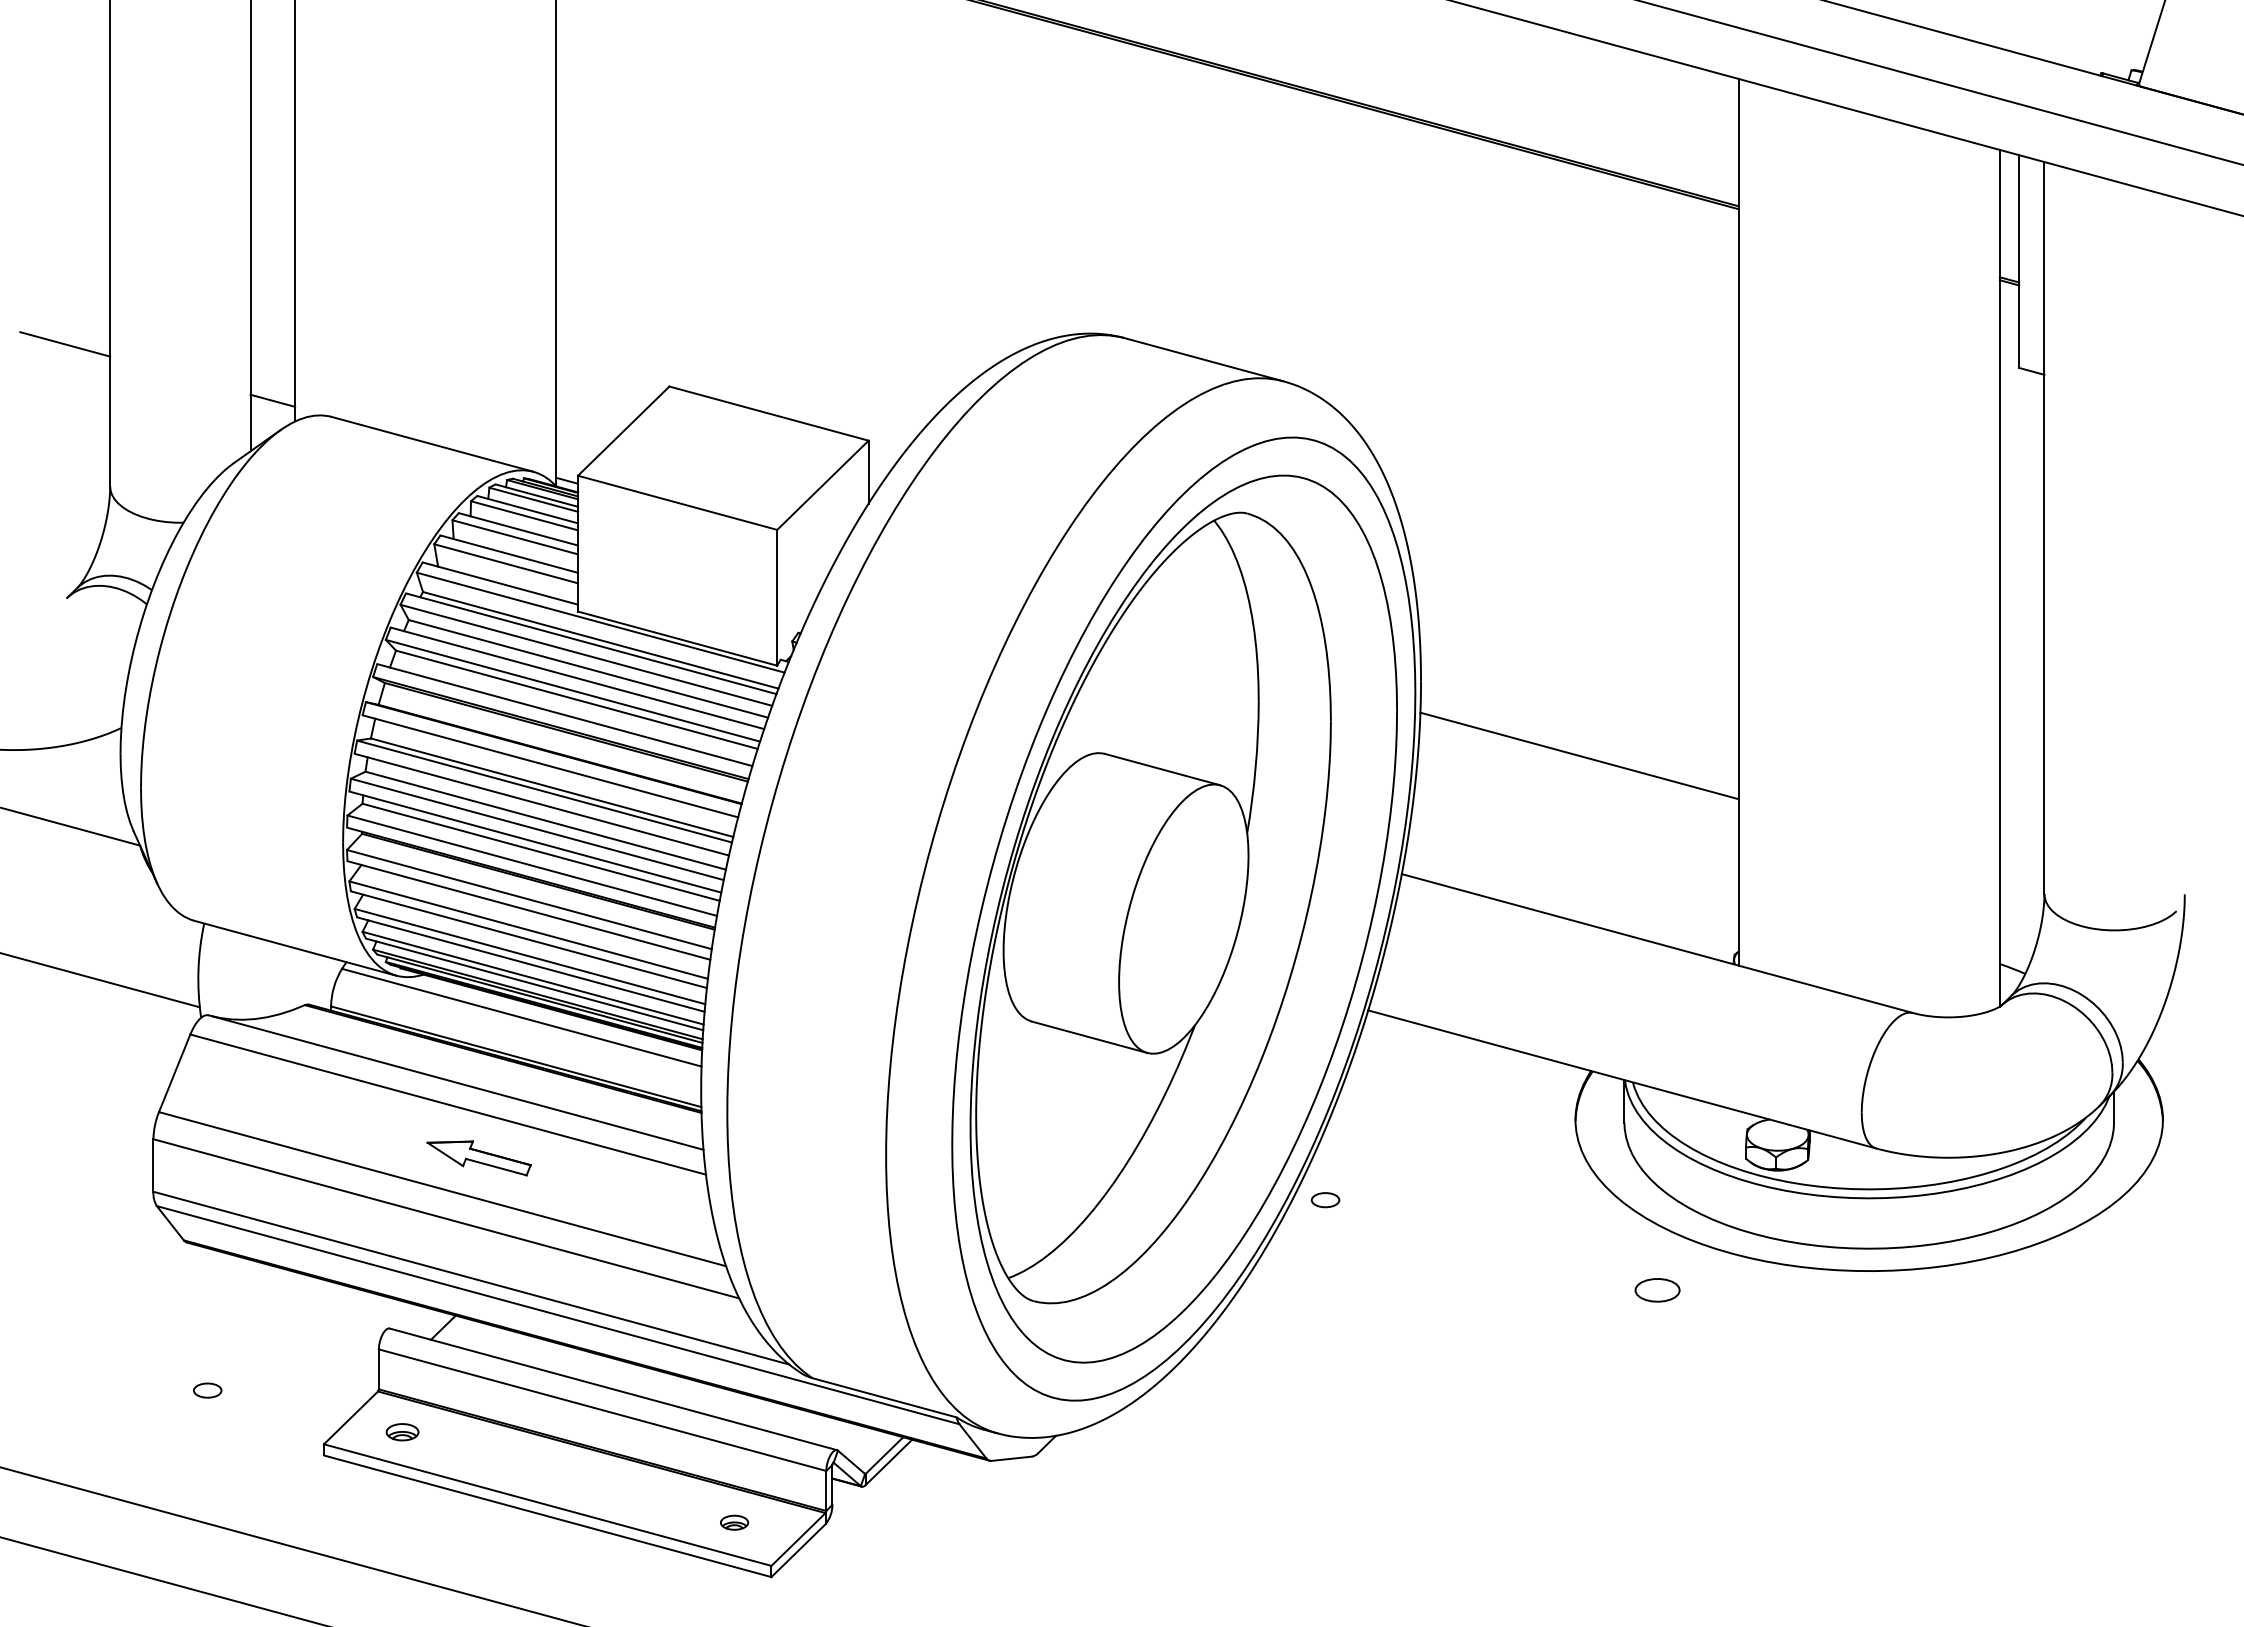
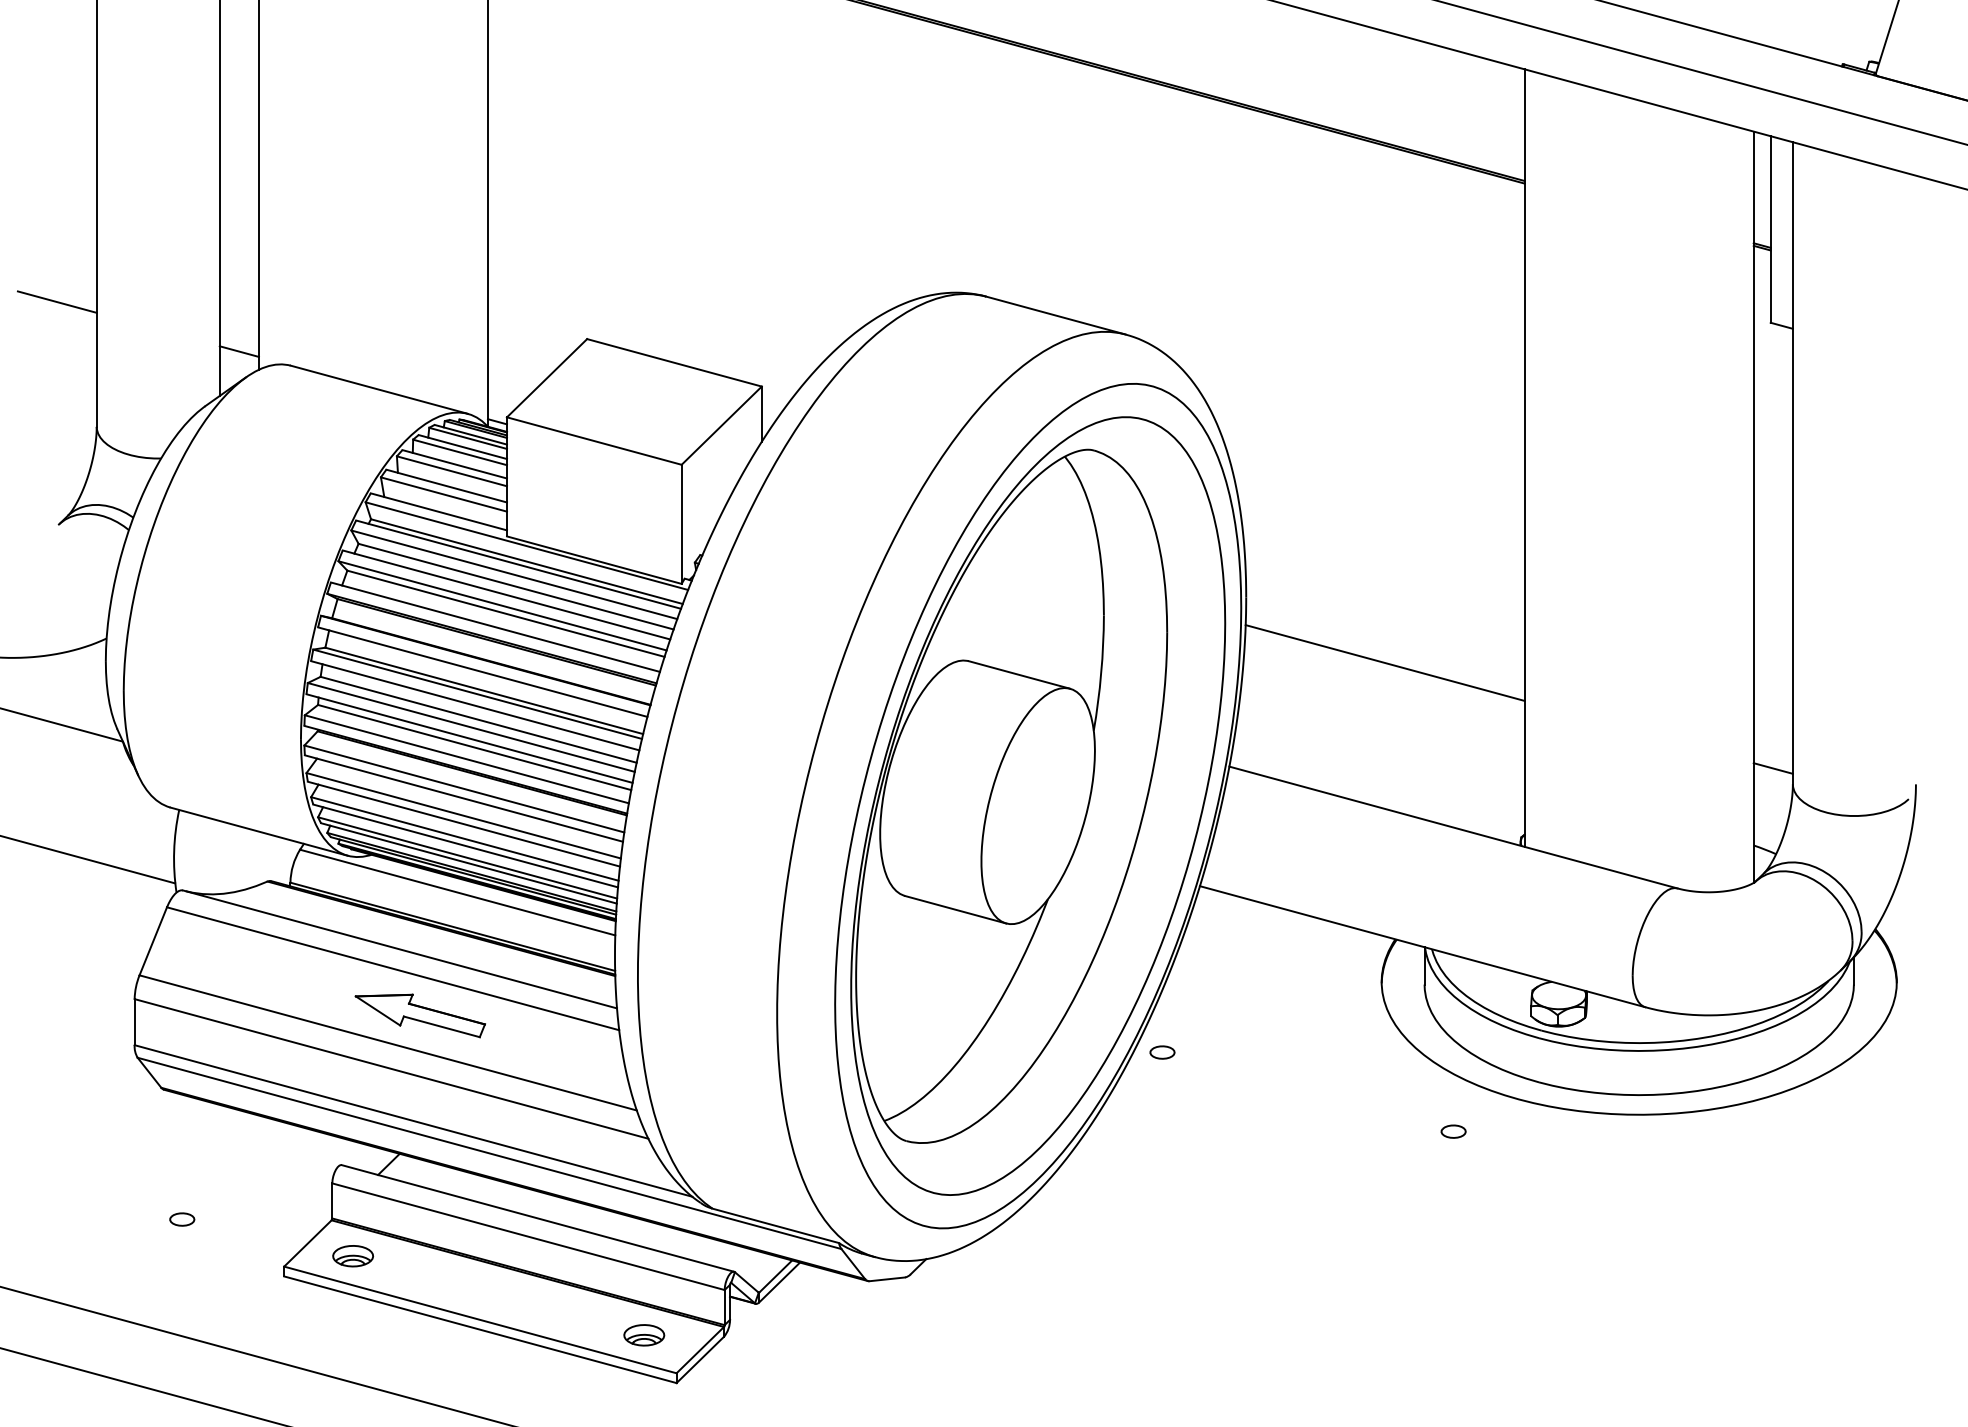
line: (2021, 876) -> (1772, 768), added
part: (478, 1158) -> (419, 1016), size x1.43
part: (1657, 1290) -> (1453, 1131), size x0.62
part: (402, 1431) -> (353, 1255), size x1.43
part: (734, 1522) -> (644, 1335), size x1.67

